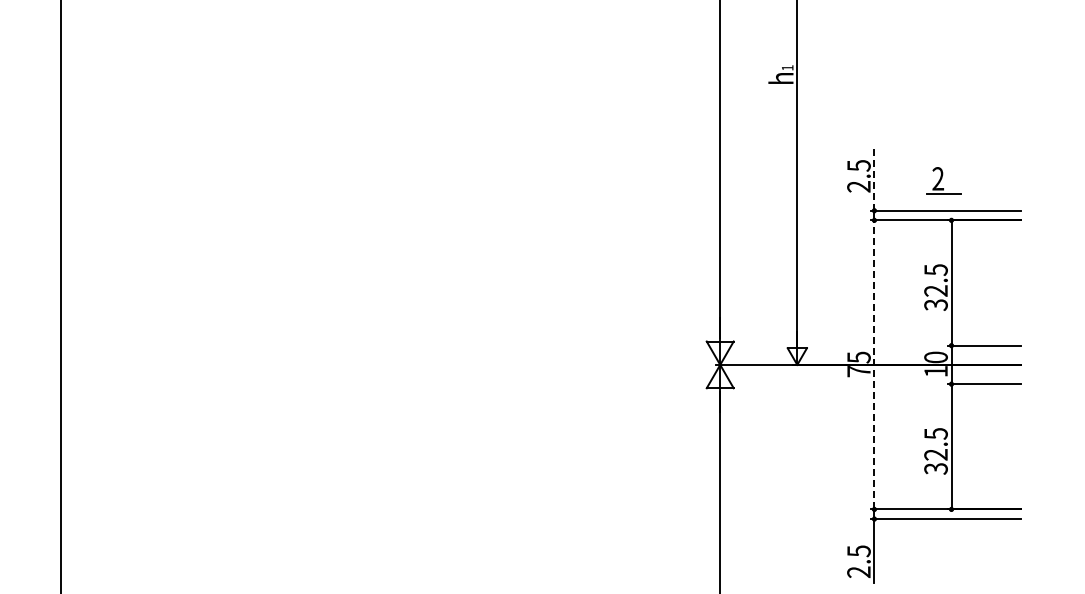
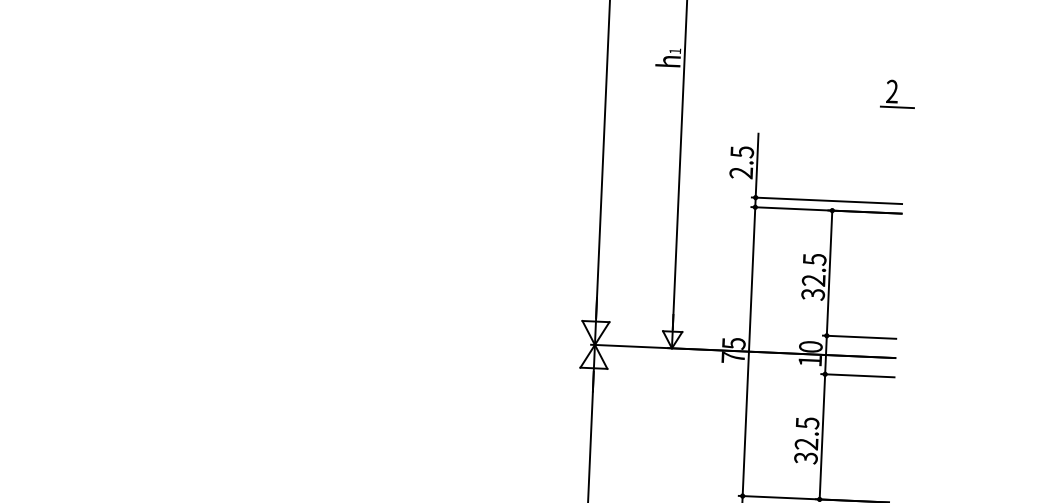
line: (874, 178) -> (757, 165), dashed -> solid
part: (943, 180) -> (897, 93), moved
line: (874, 364) -> (749, 351), dashed -> solid

